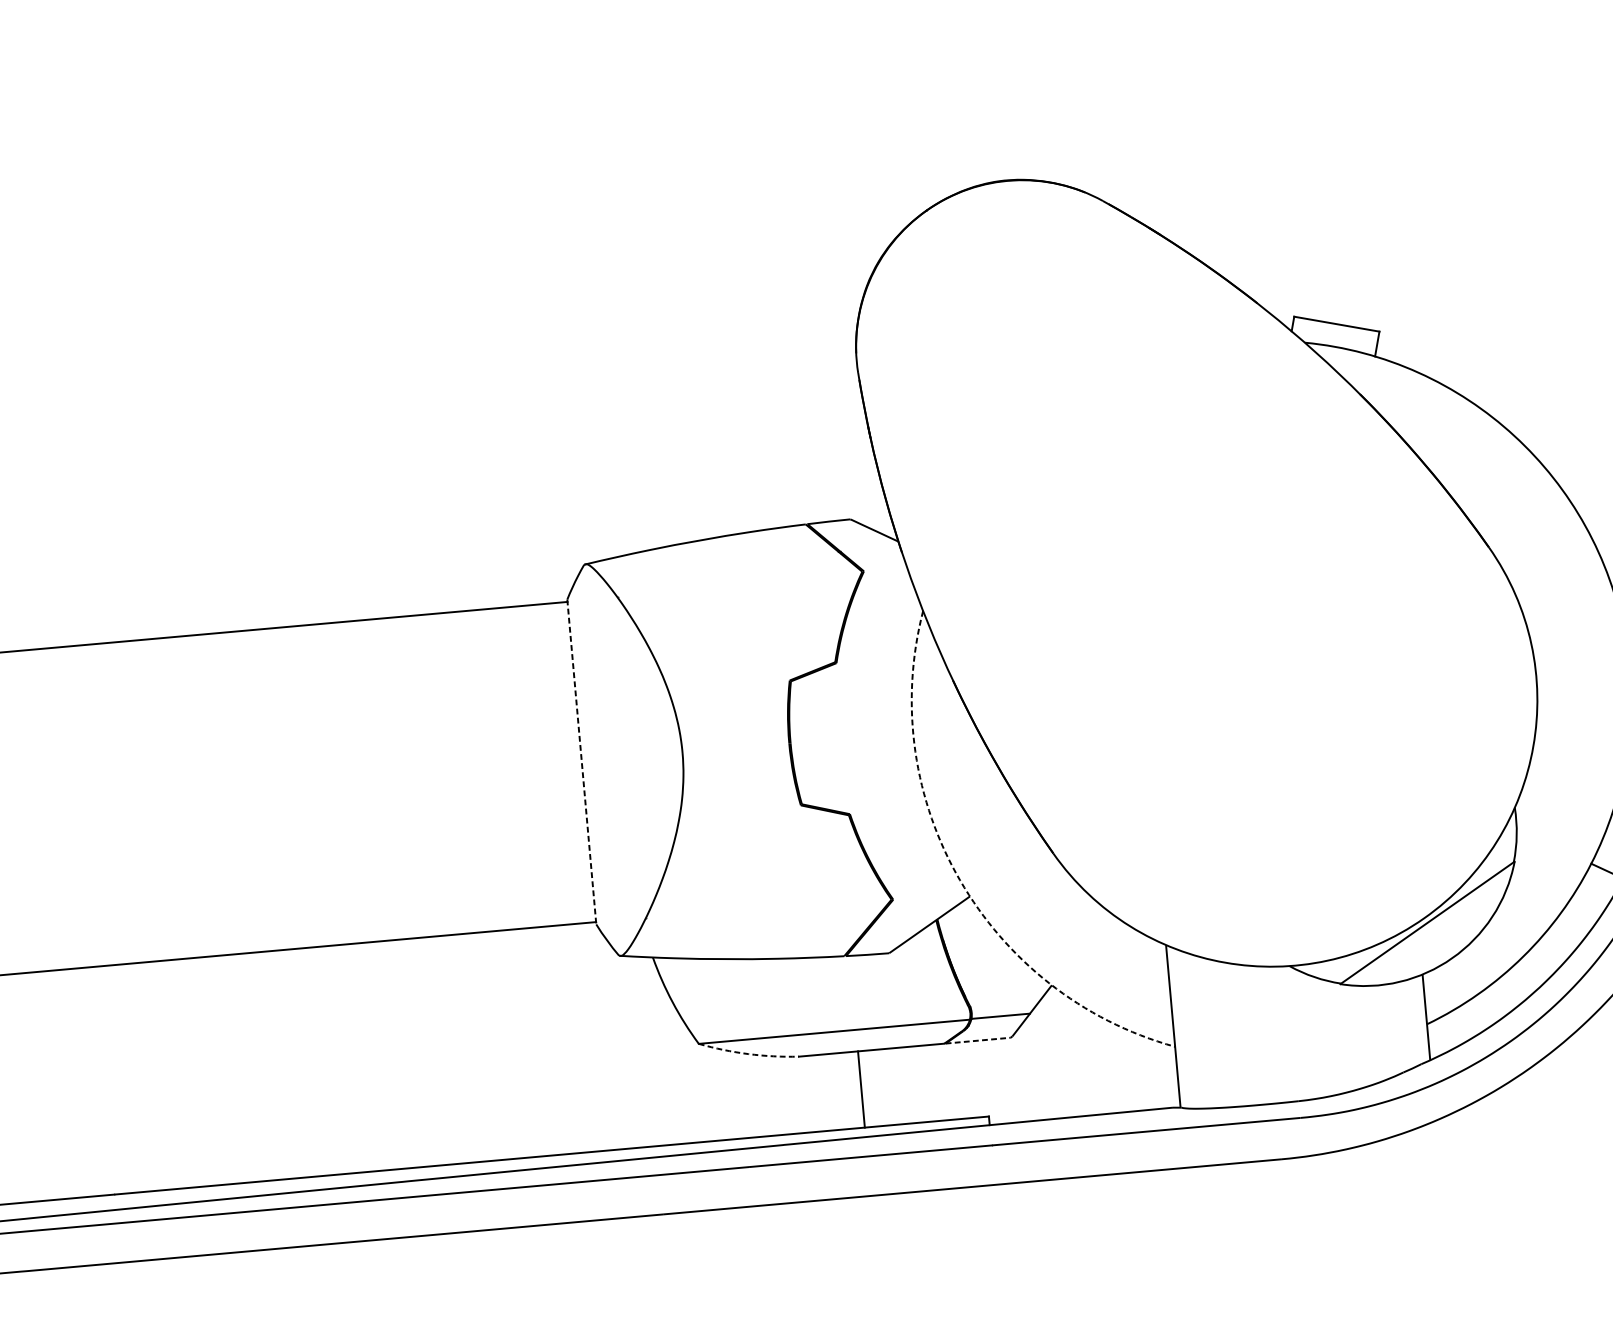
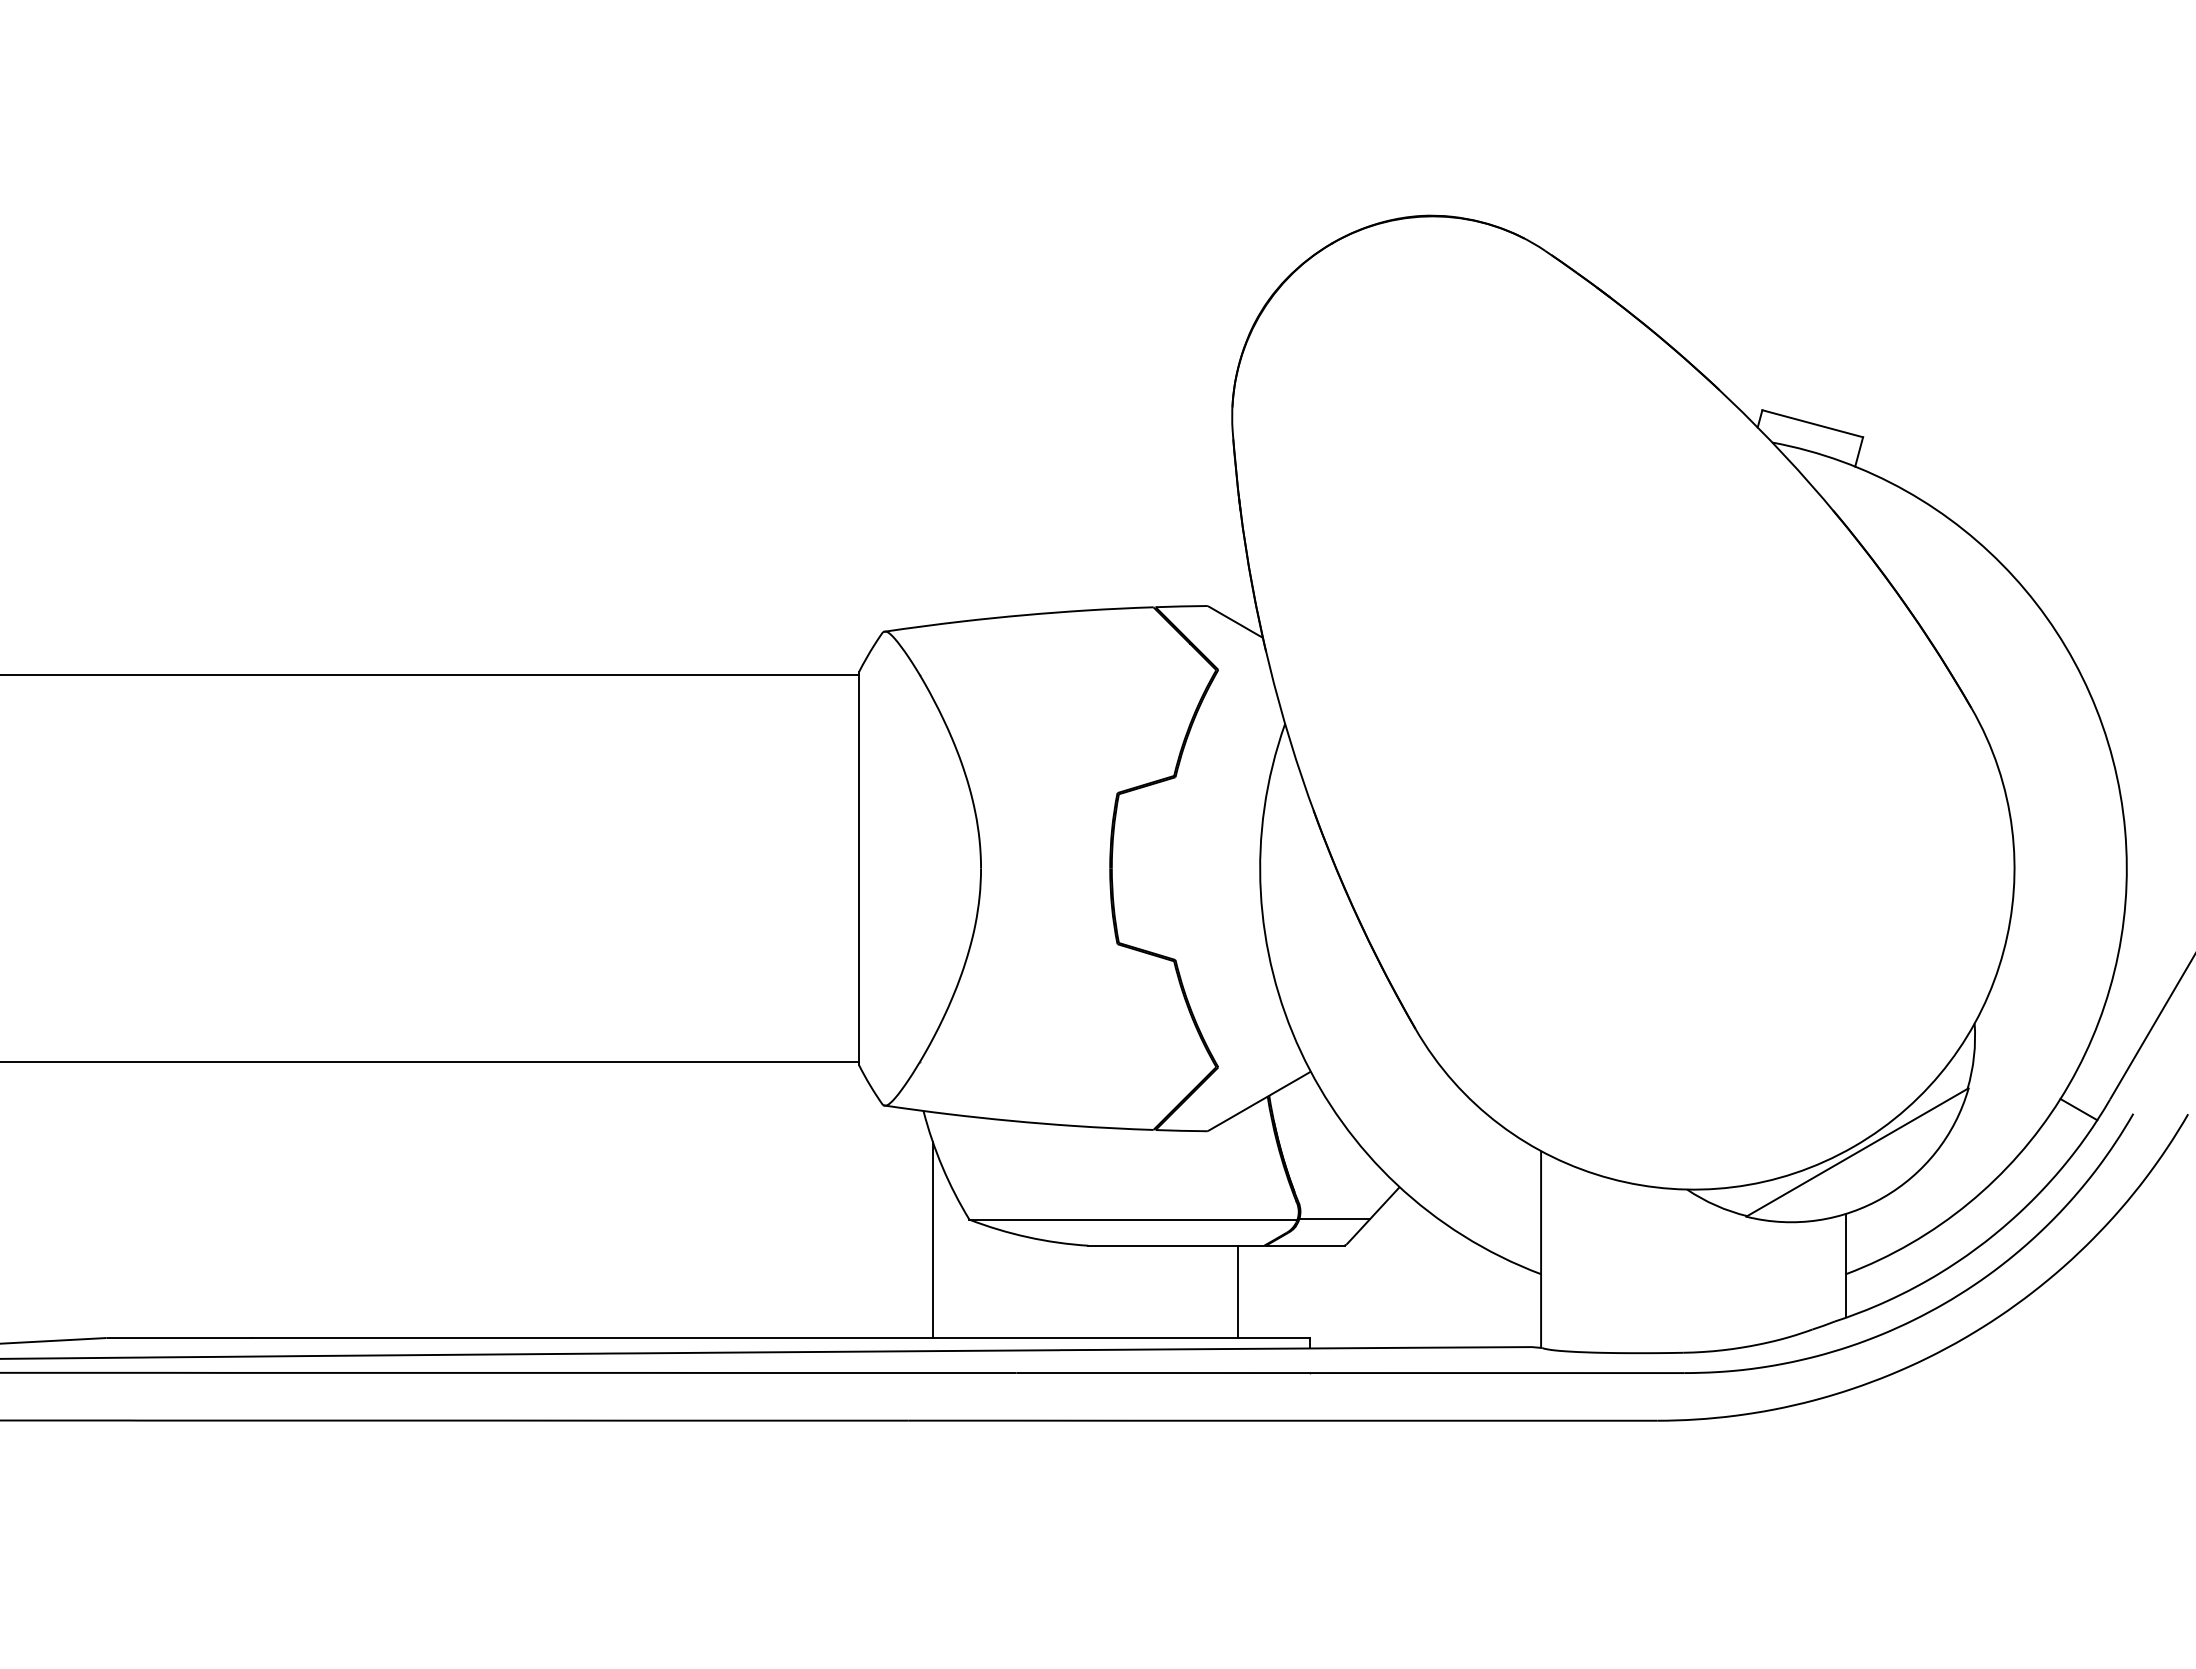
line: (582, 761) -> (859, 868), dashed -> solid
arc: (959, 880) -> (1300, 1051), dashed -> solid
line: (978, 1040) -> (1305, 1245), dashed -> solid
arc: (748, 1054) -> (1027, 1237), dashed -> solid
line: (669, 1063) -> (932, 1240), added
line: (861, 1089) -> (1237, 1291), moved

